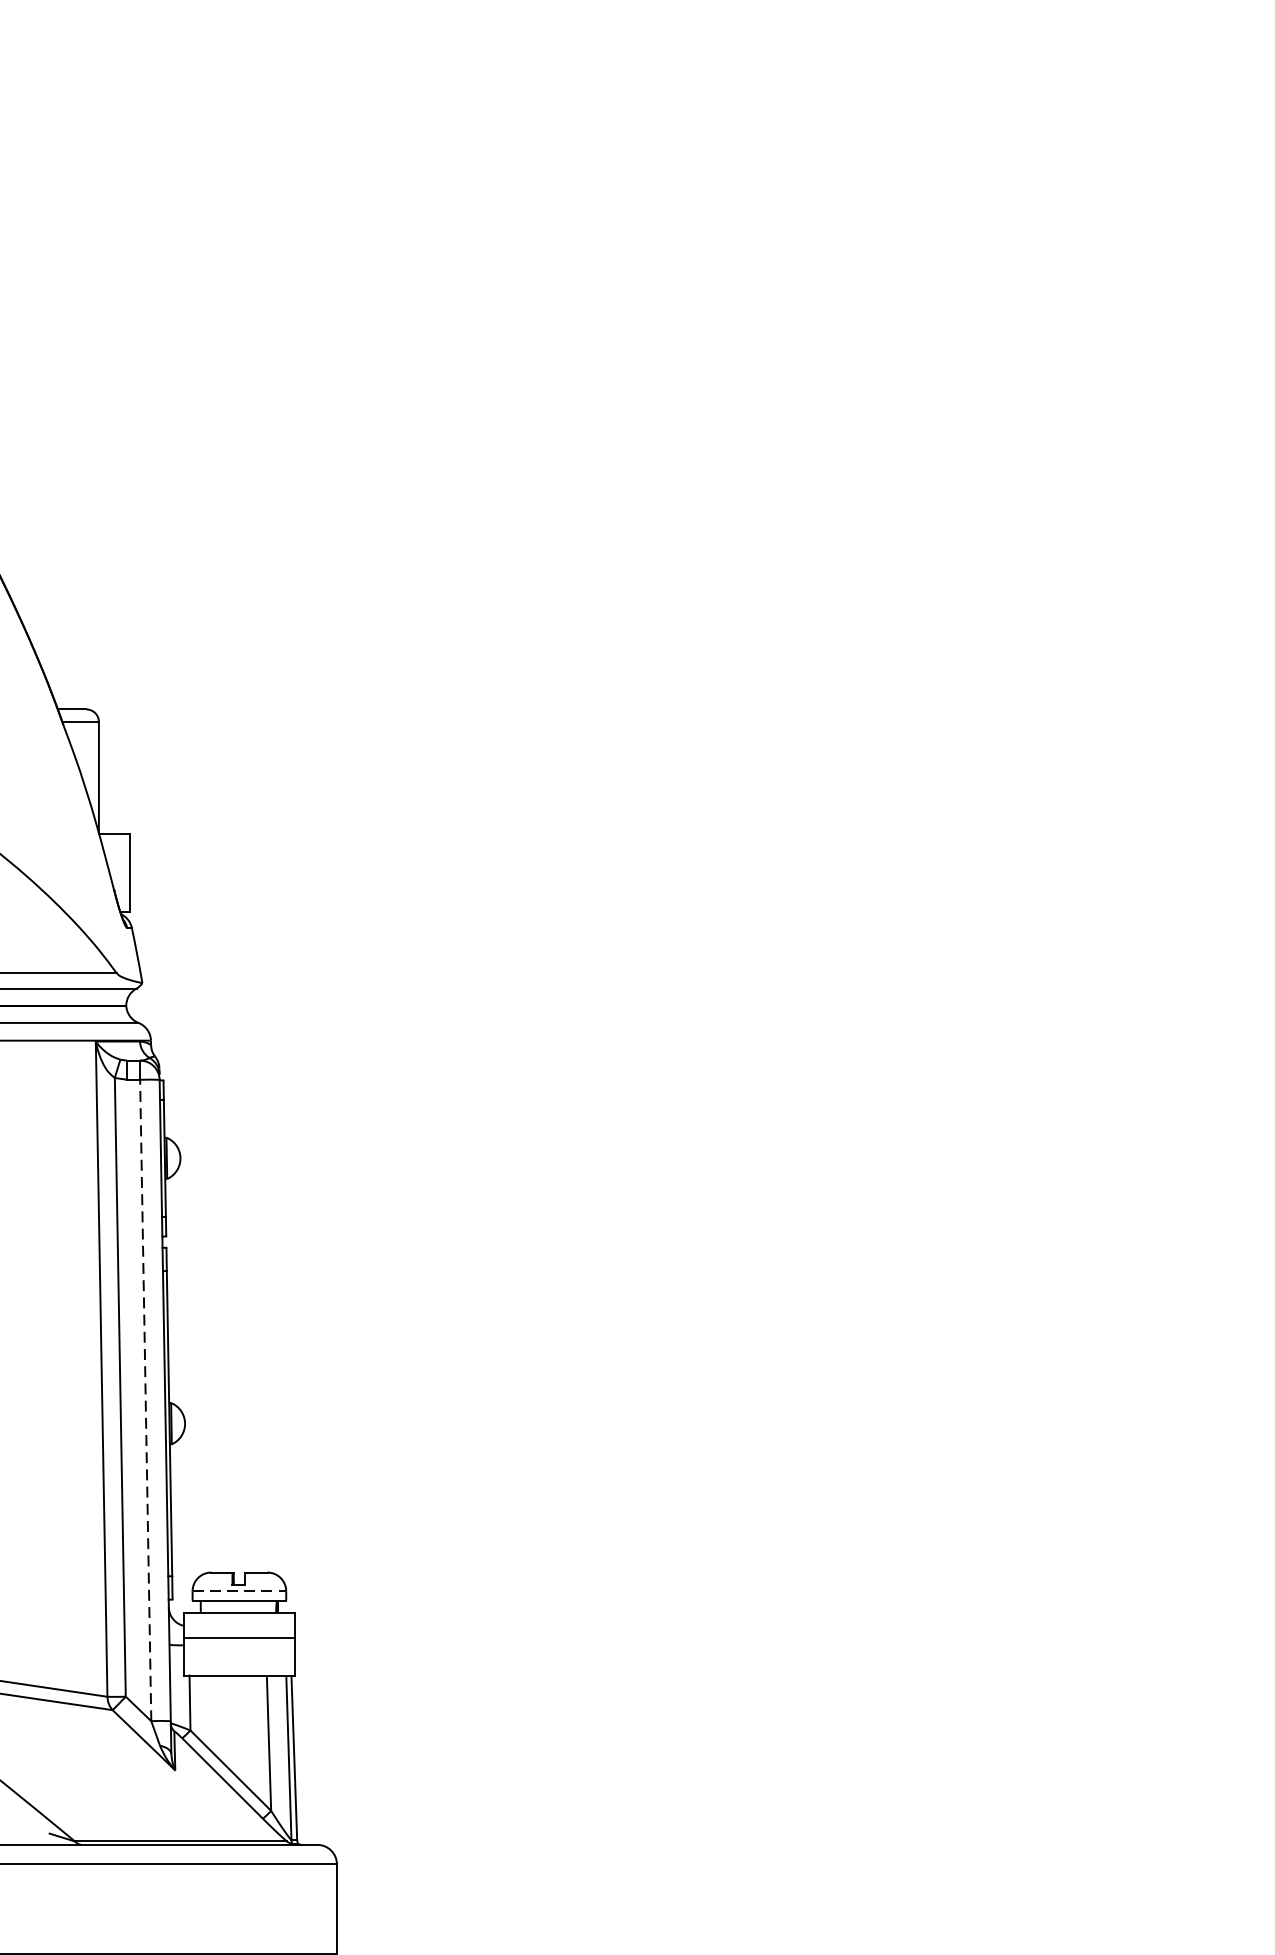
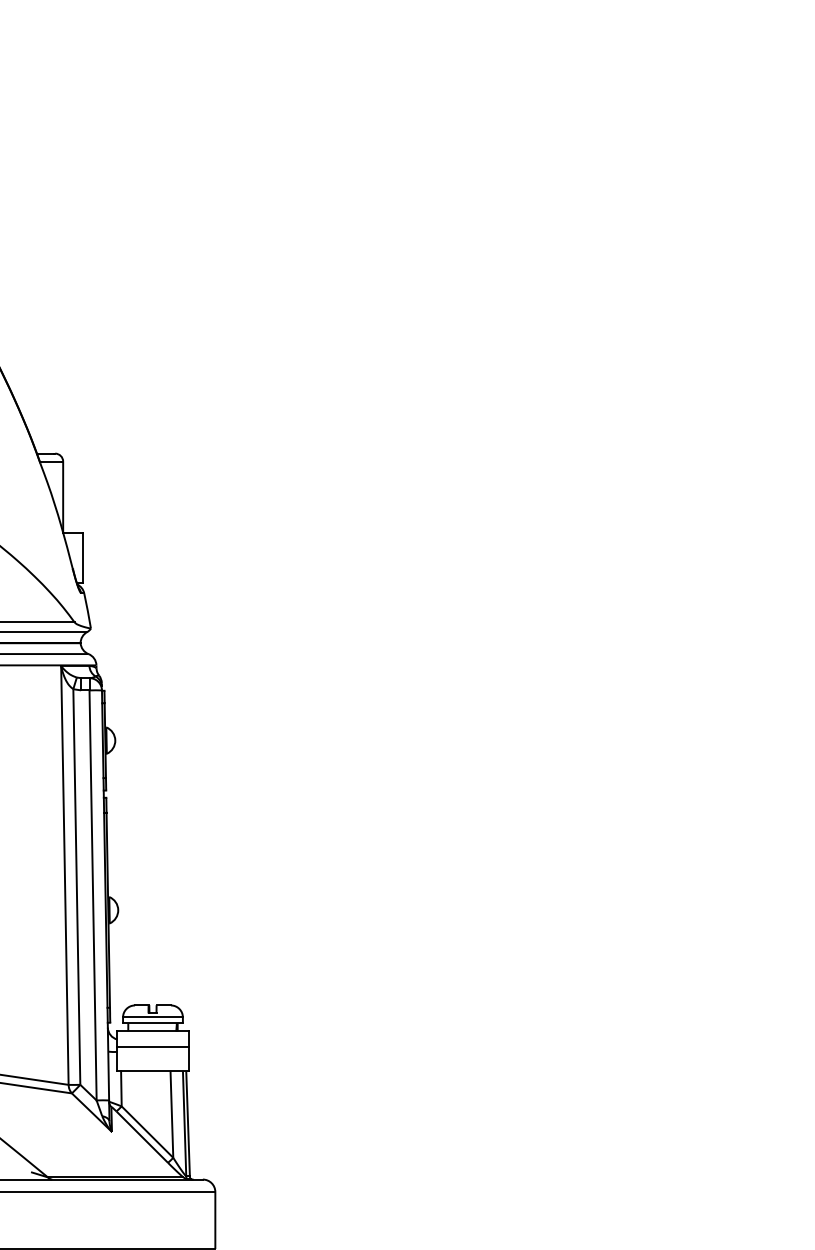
line: (146, 1399) -> (93, 894), dashed -> solid
line: (238, 1591) -> (152, 1017), dashed -> solid

